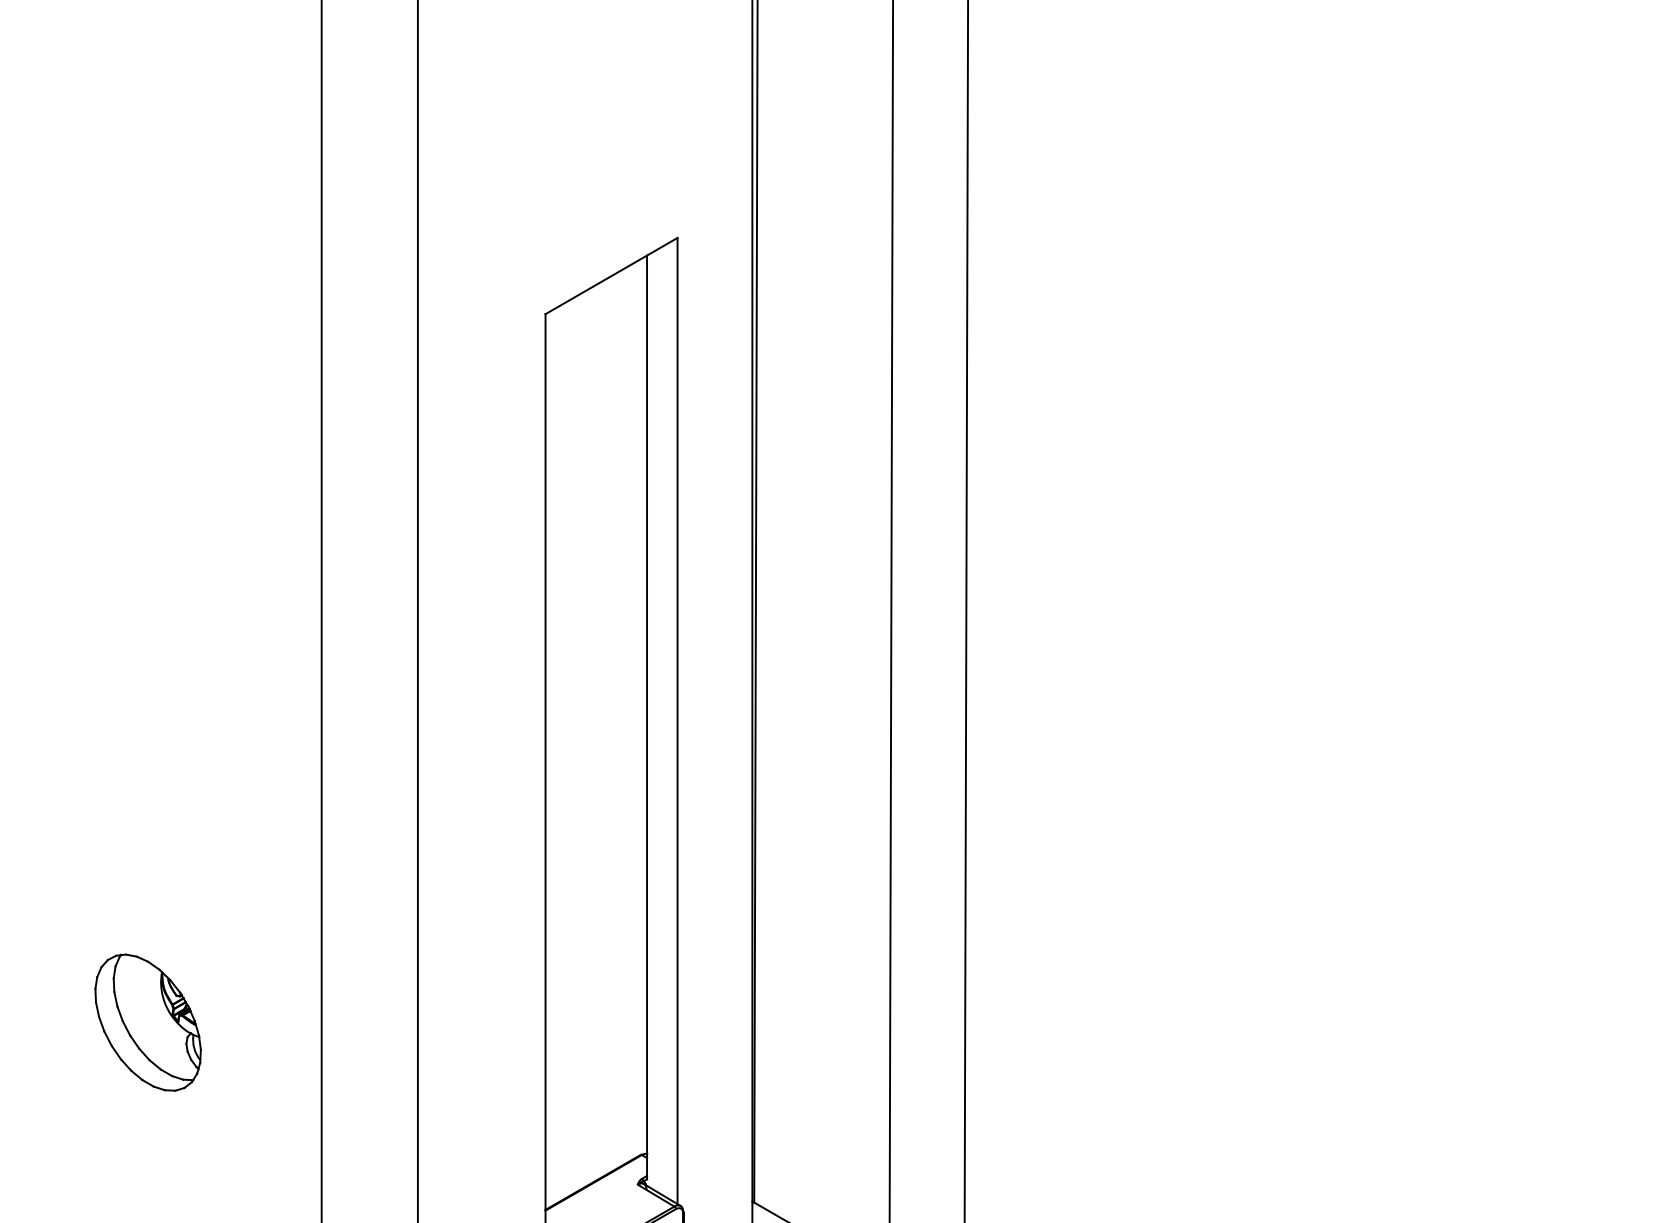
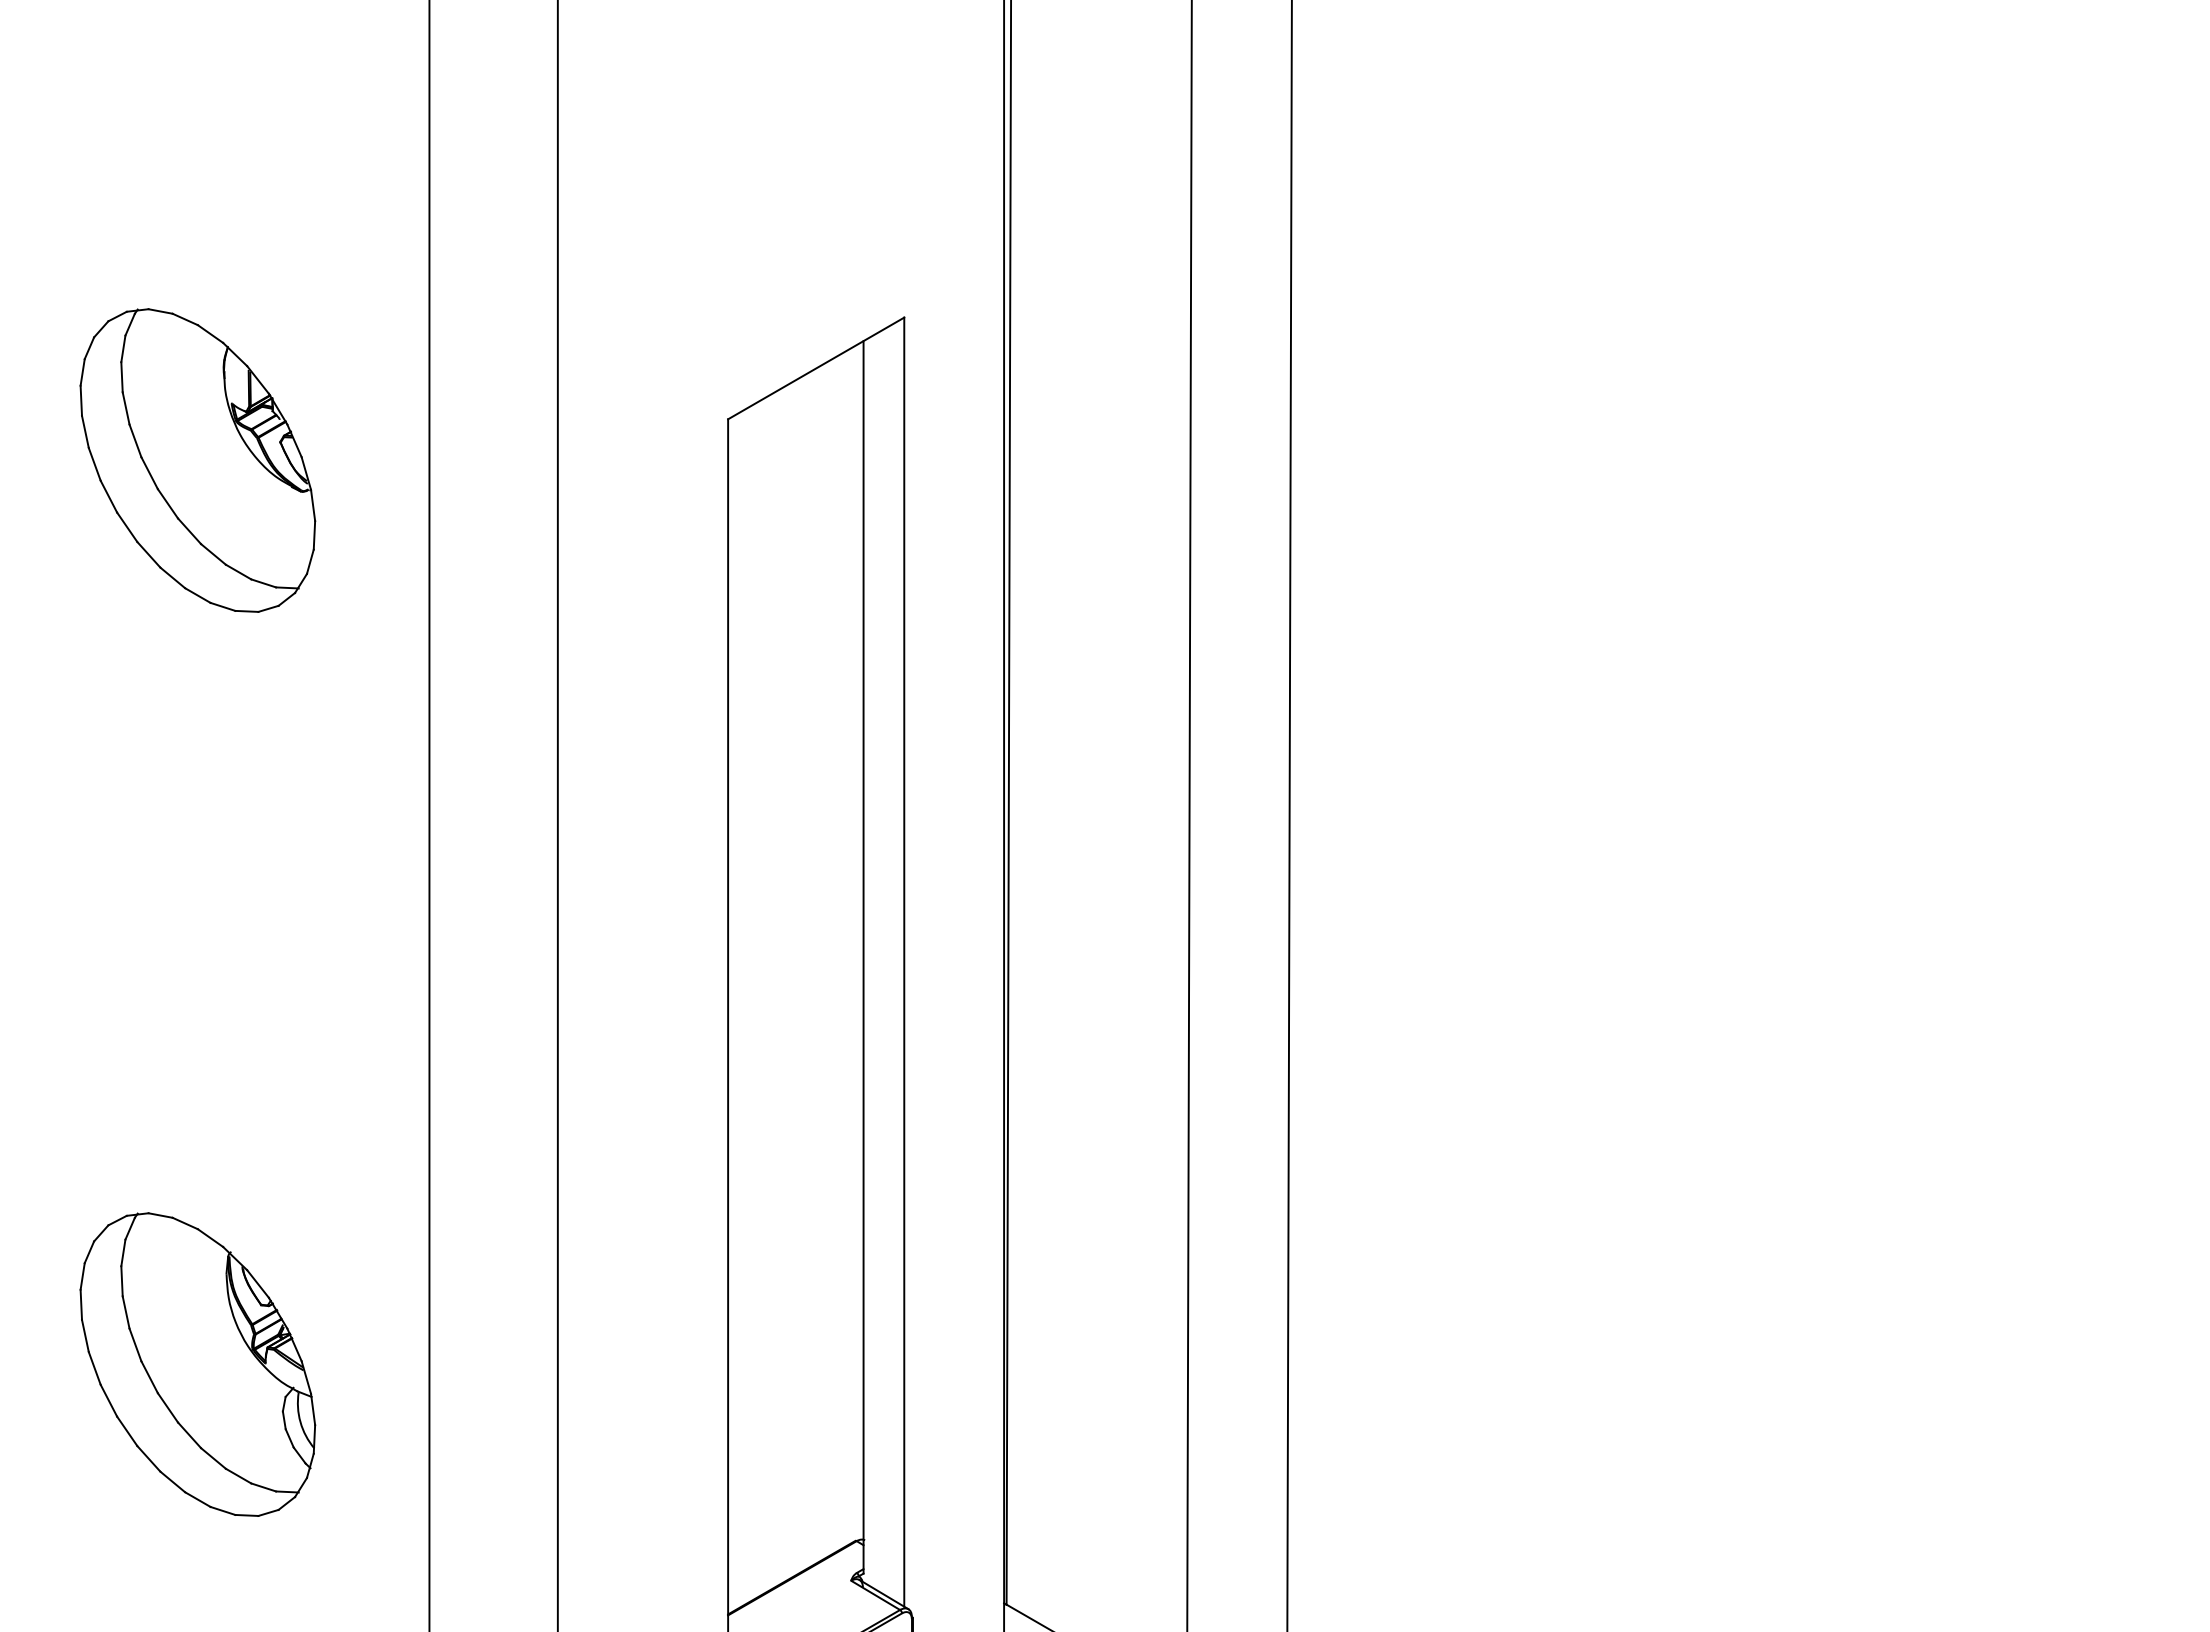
part: (147, 345) -> (197, 460), added
part: (147, 1022) -> (197, 1364), size x1.67

